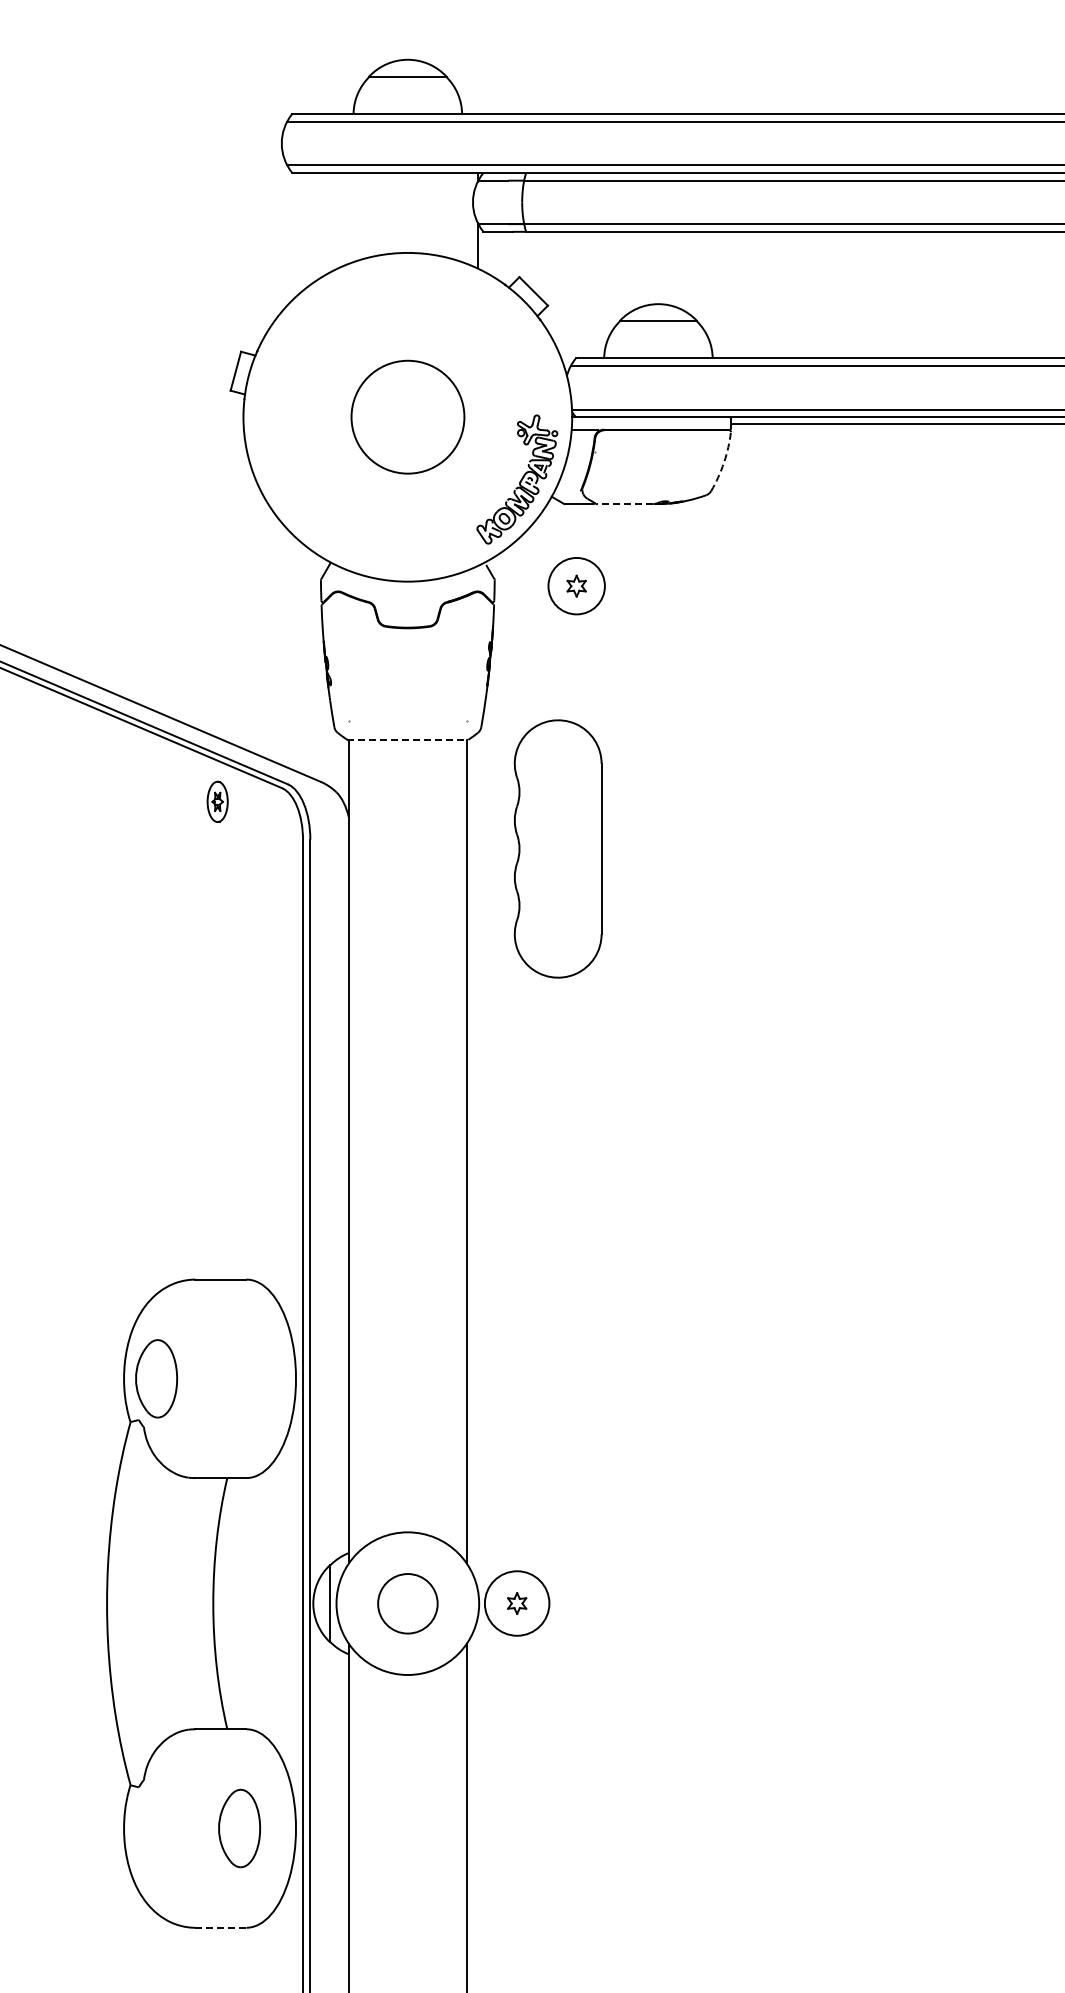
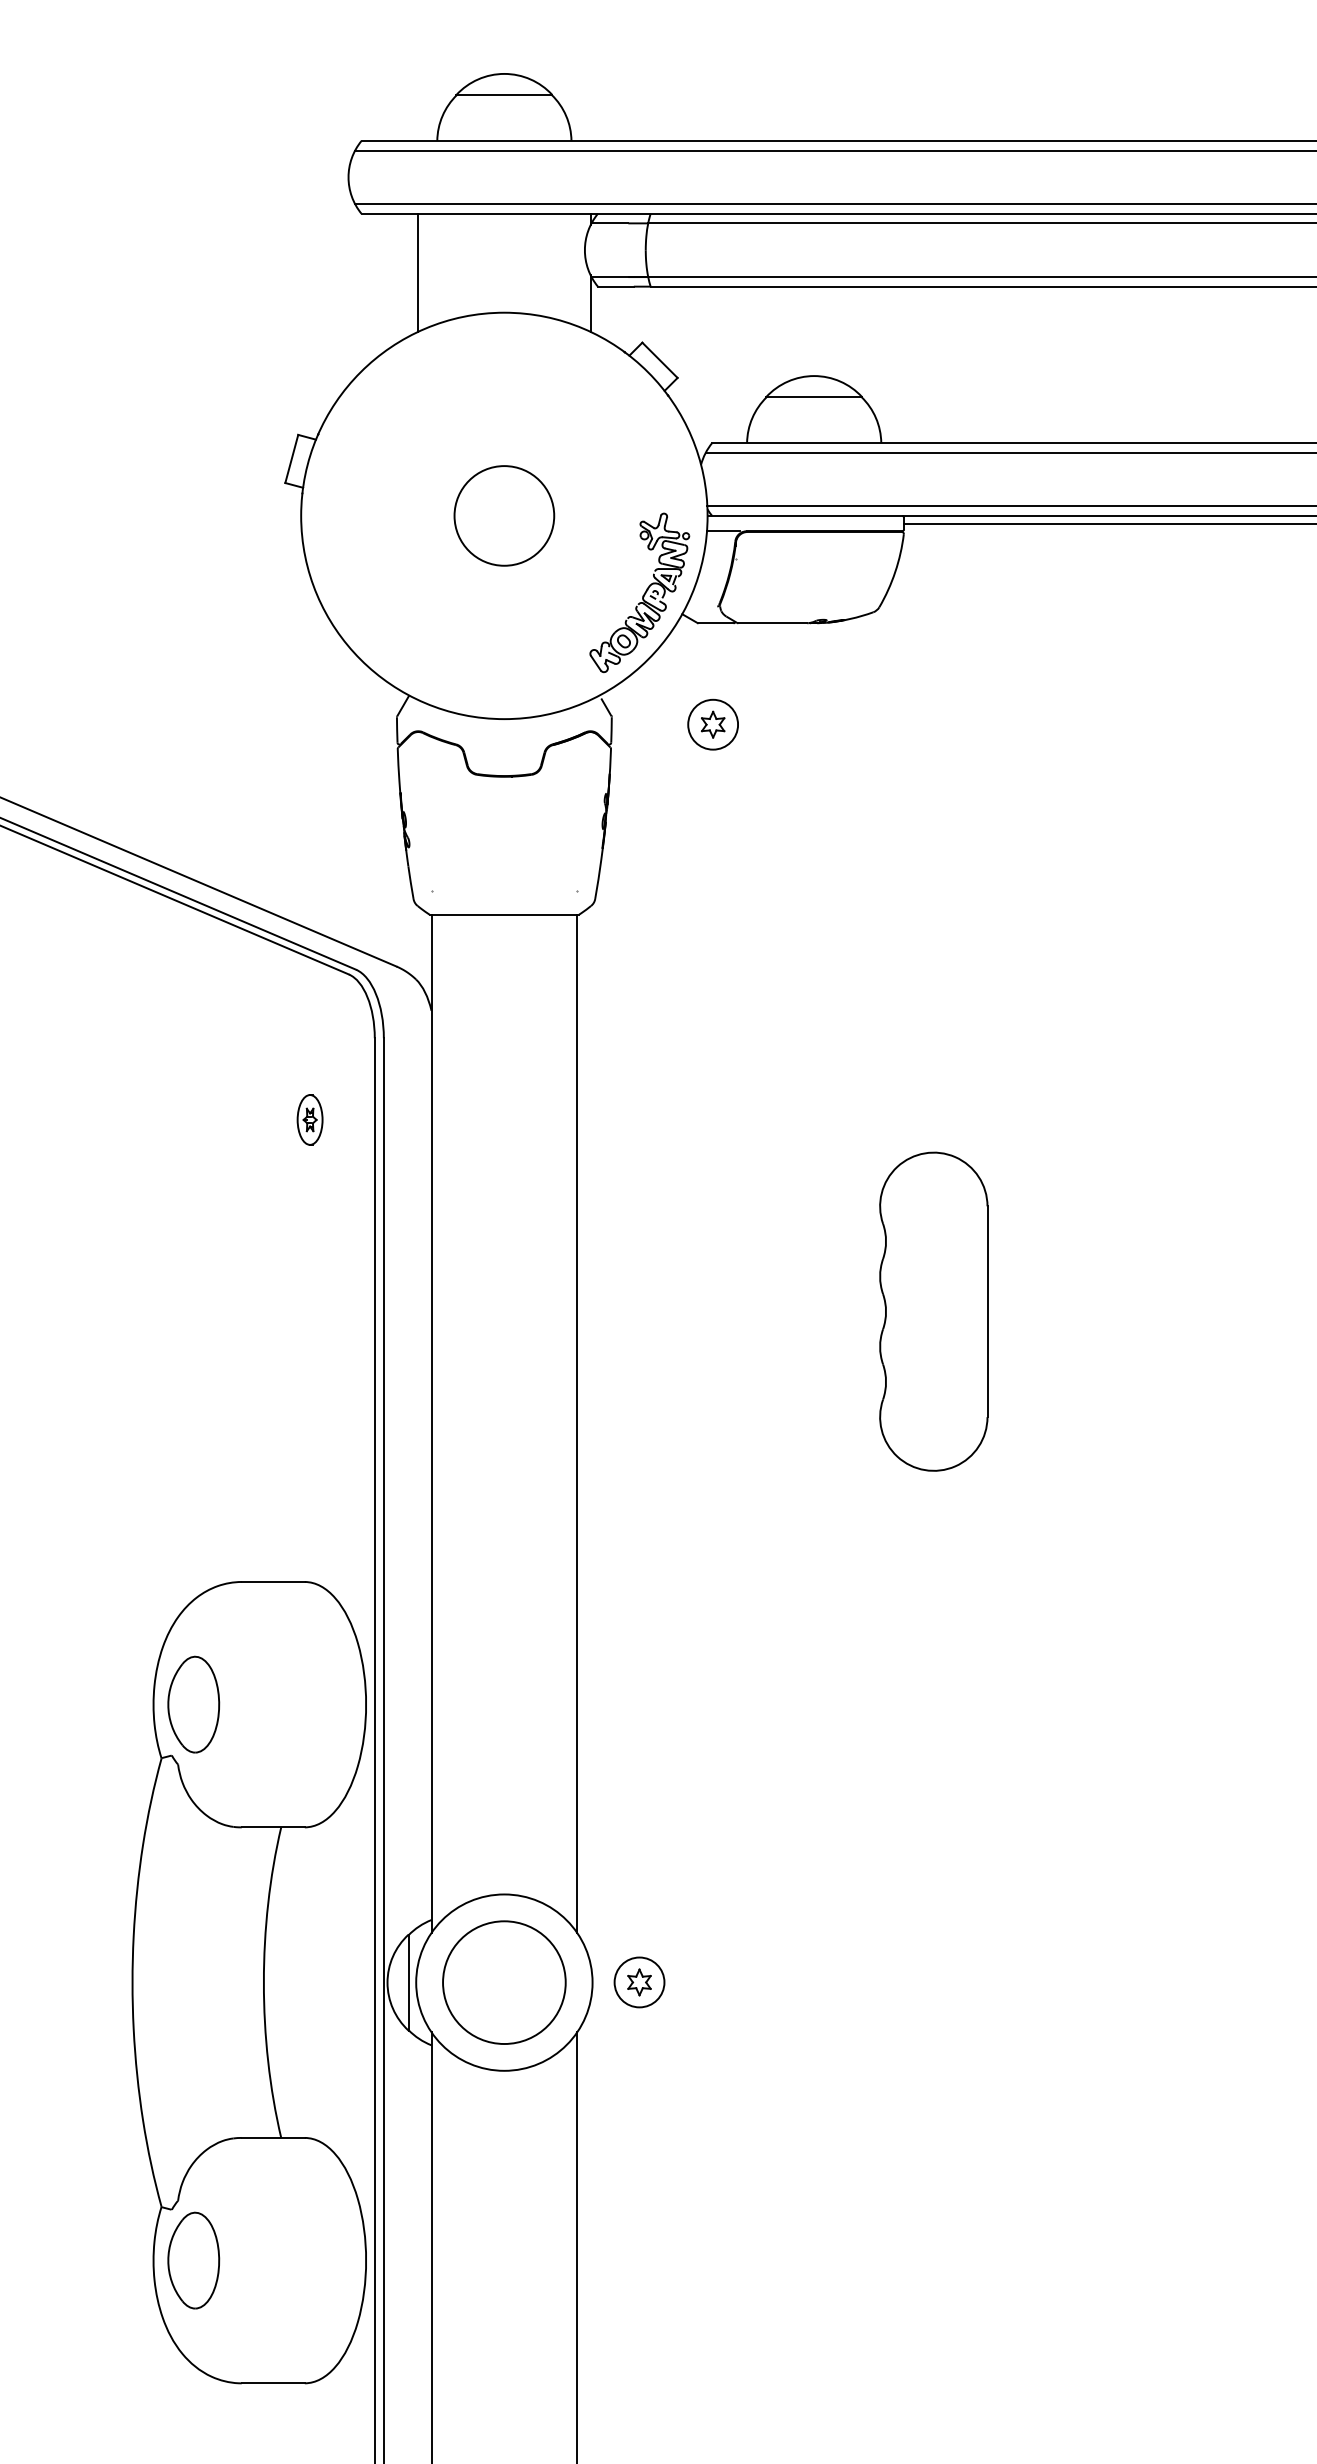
line: (338, 220) -> (418, 272), added
circle: (407, 417) -> (503, 516), size x0.71
arc: (724, 462) -> (895, 571), dashed -> solid
line: (624, 504) -> (772, 623), dashed -> solid
circle: (576, 586) -> (712, 725), size x0.71
line: (408, 739) -> (505, 914), dashed -> solid
part: (217, 801) -> (309, 1119), moved
part: (557, 848) -> (932, 1311), moved
circle: (407, 1603) -> (503, 1982), size x1.67
circle: (517, 1603) -> (639, 1982), size x0.62
part: (239, 1828) -> (193, 2260), moved
line: (220, 1927) -> (272, 2382), dashed -> solid

